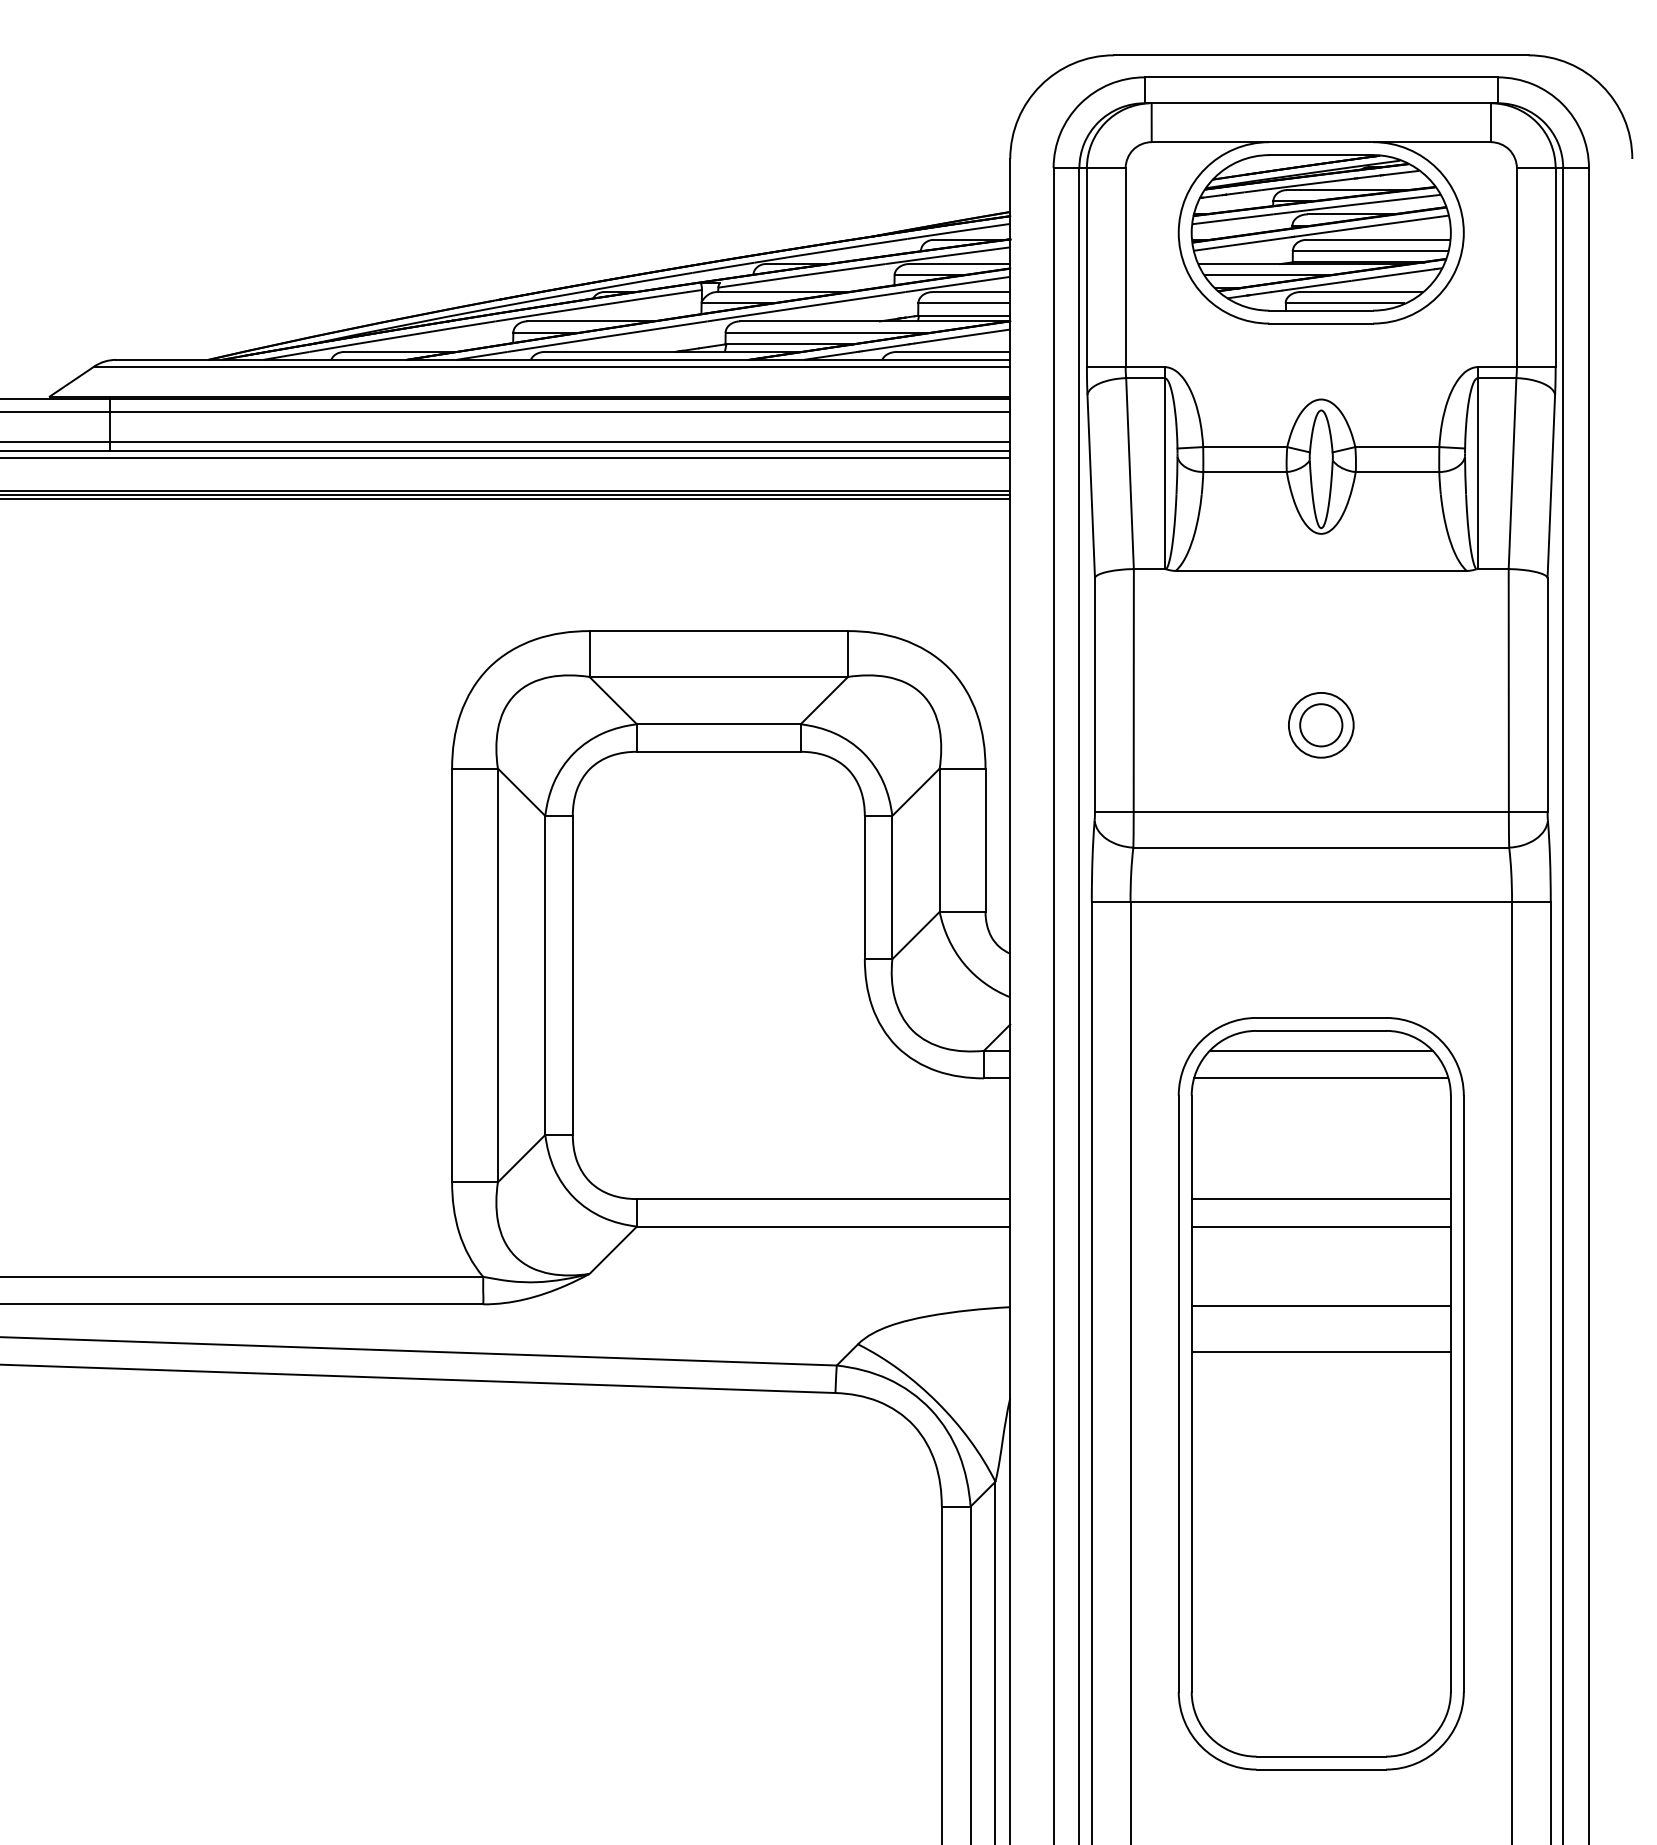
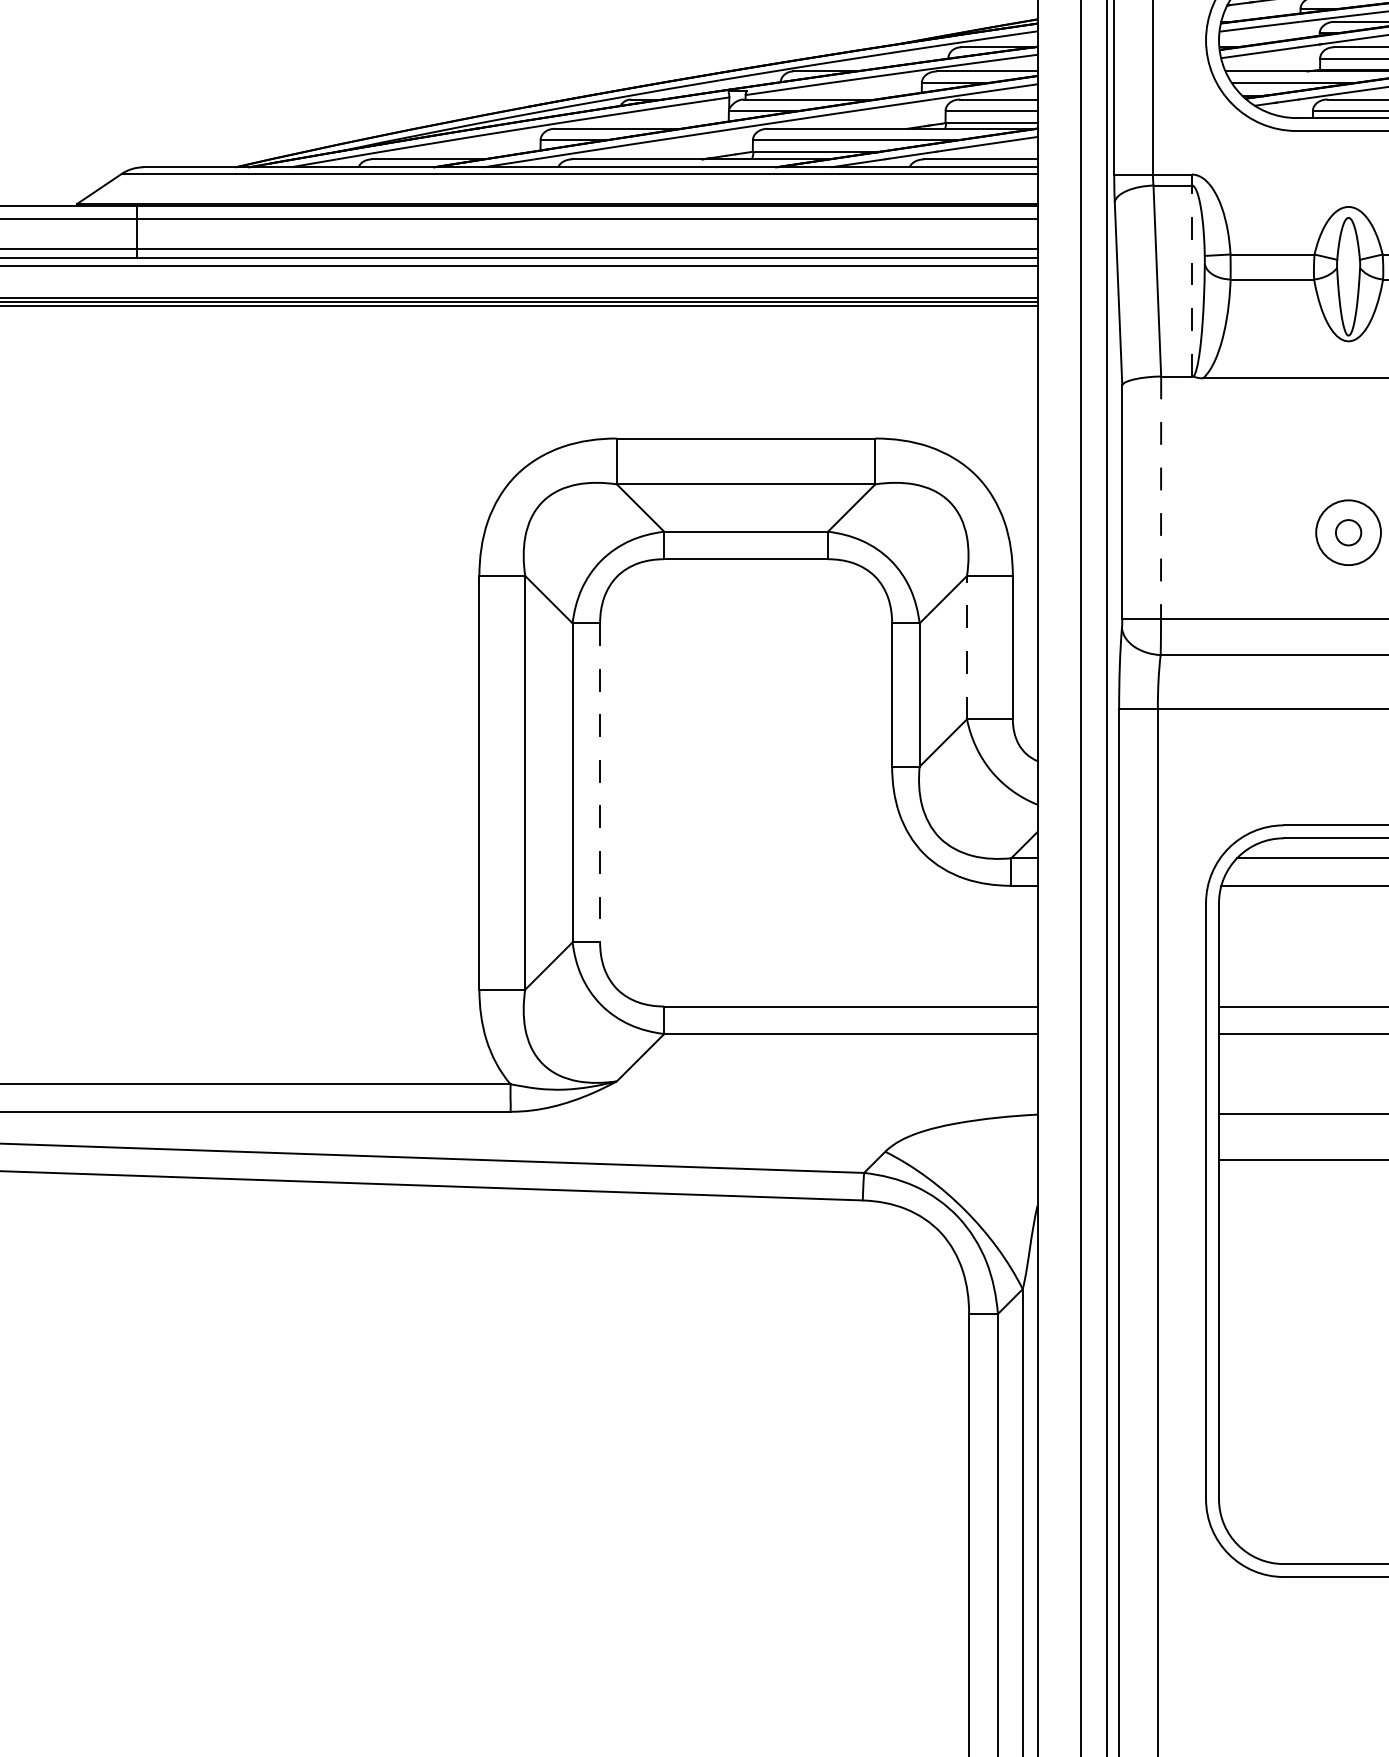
line: (1164, 468) -> (1191, 275), solid -> dashed
line: (1133, 690) -> (1160, 497), solid -> dashed
circle: (1321, 725) -> (1348, 532), size x0.6
line: (939, 840) -> (966, 647), solid -> dashed
line: (572, 975) -> (599, 782), solid -> dashed

